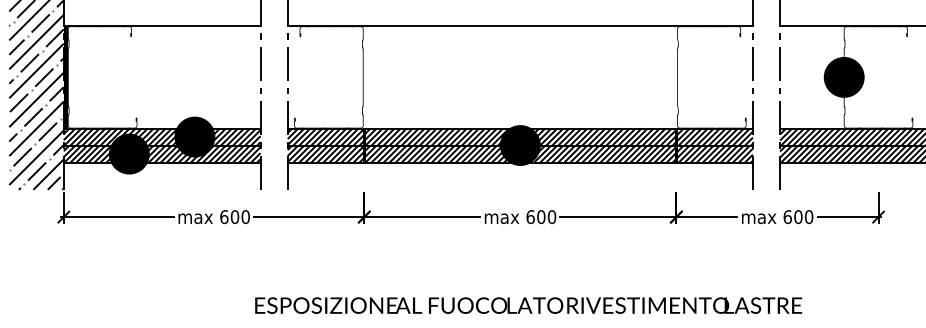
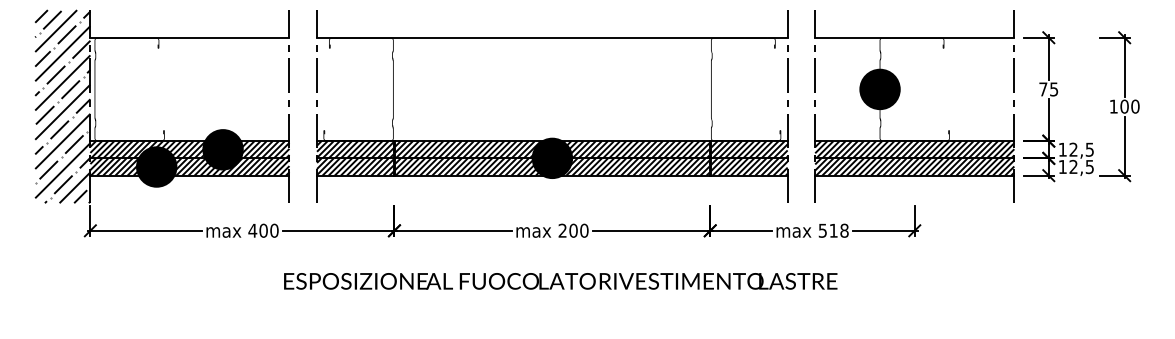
fill: (65, 77) -> (92, 89), removed
text: (224, 216) -> (252, 230), 600 -> 400
text: (530, 216) -> (562, 230), 600 -> 200
text: (798, 216) -> (833, 230), 600 -> 518
text: (528, 305) -> (560, 281), moved

